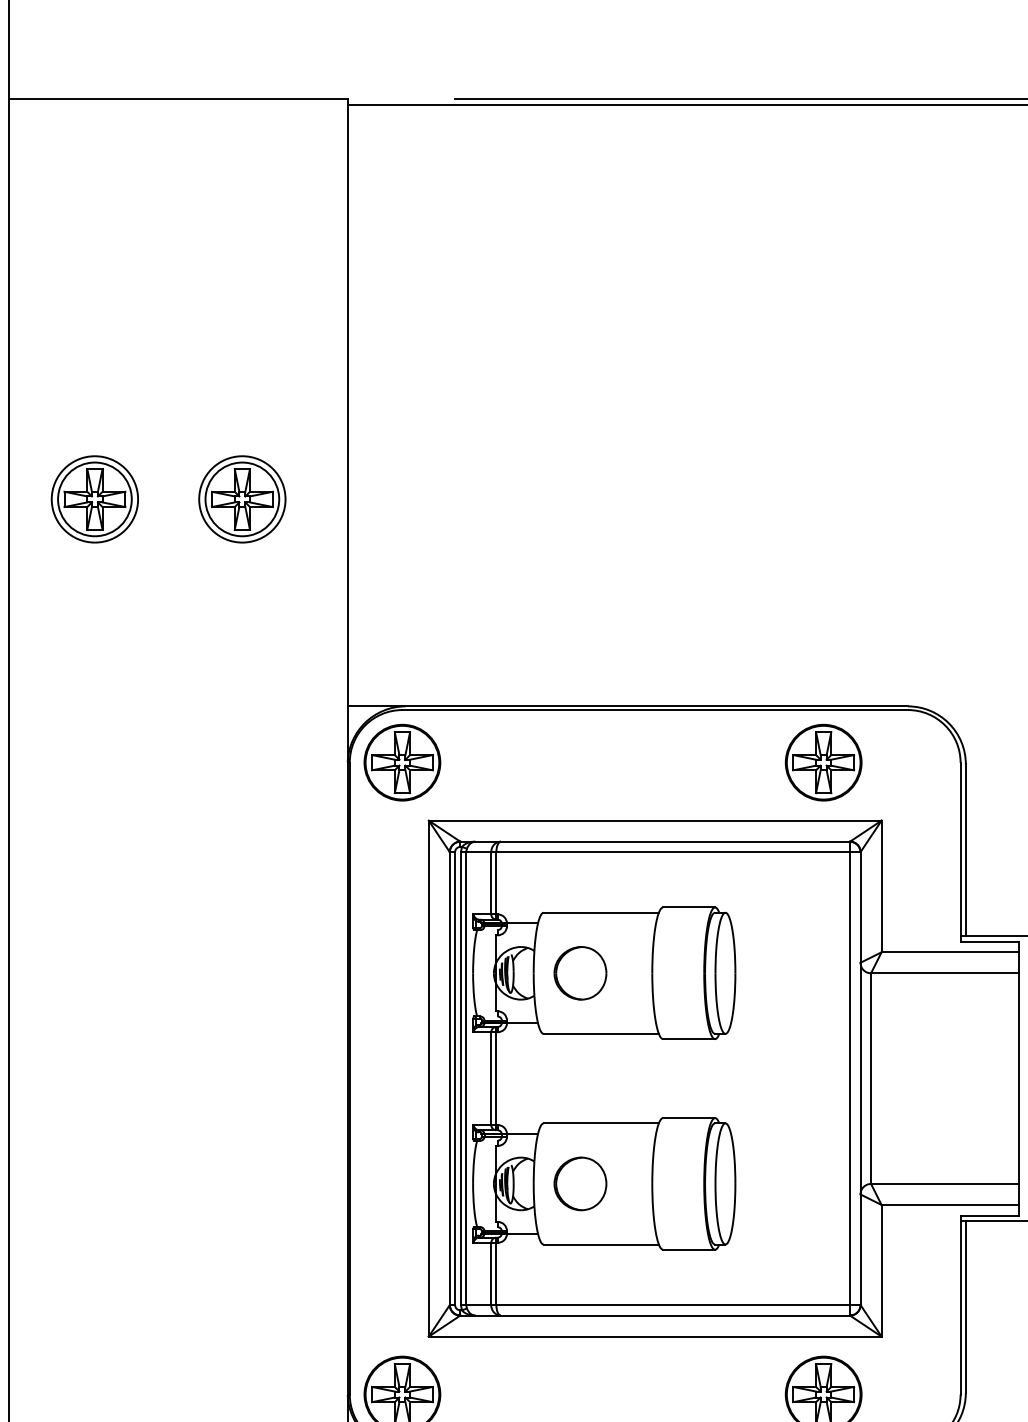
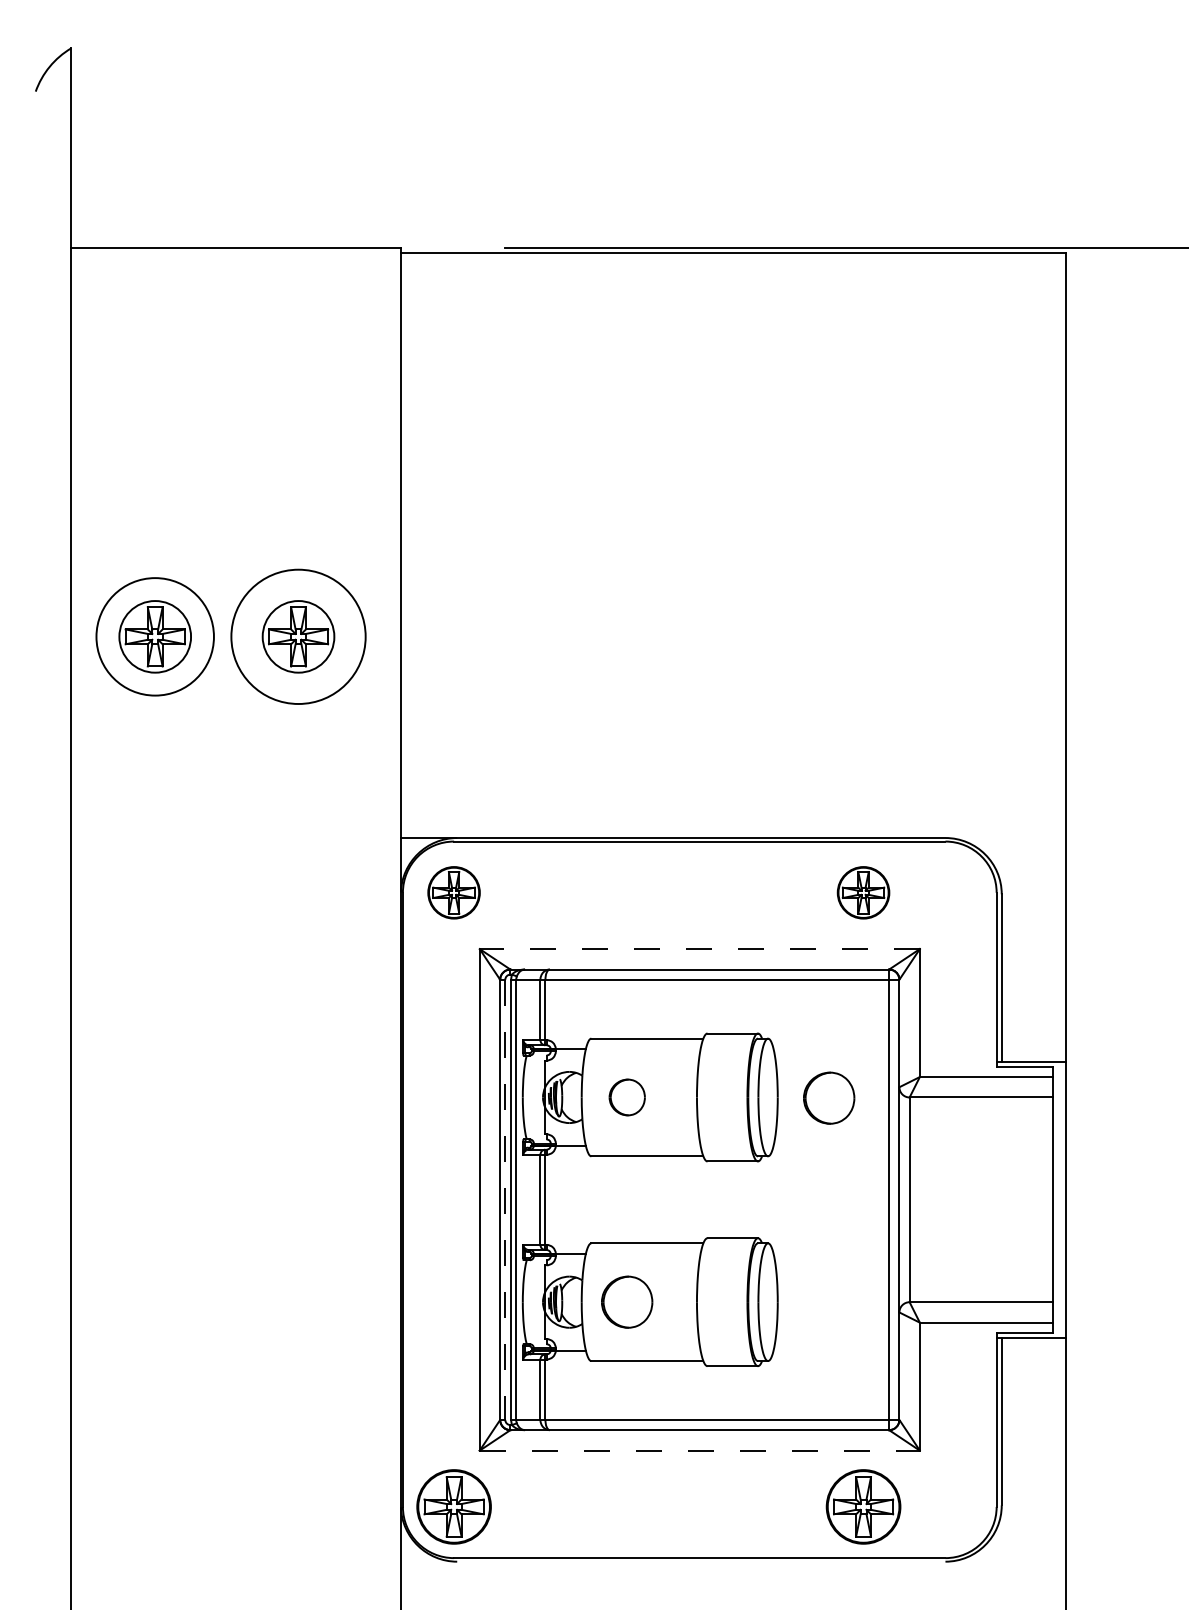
circle: (95, 499) -> (155, 636), size x1.4
circle: (242, 499) -> (298, 636), size x1.6
part: (401, 762) -> (453, 892), size x0.7
part: (823, 762) -> (863, 892), size x0.7
line: (654, 821) -> (699, 949), solid -> dashed
part: (580, 973) -> (627, 1097), size x0.7
part: (788, 973) -> (829, 1097), added
line: (455, 1079) -> (505, 1200), solid -> dashed
line: (655, 1336) -> (700, 1450), solid -> dashed

